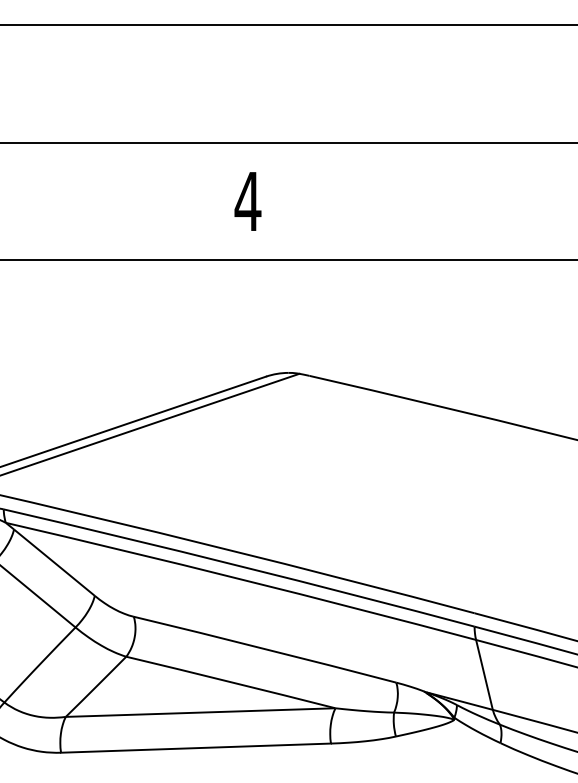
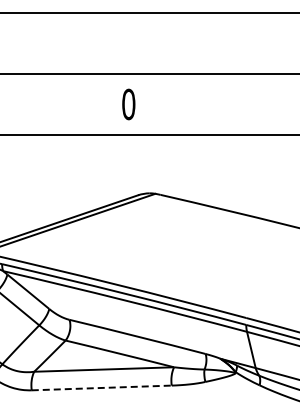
text: (247, 201) -> (128, 104), 4 -> 0
line: (197, 747) -> (102, 387), solid -> dashed

